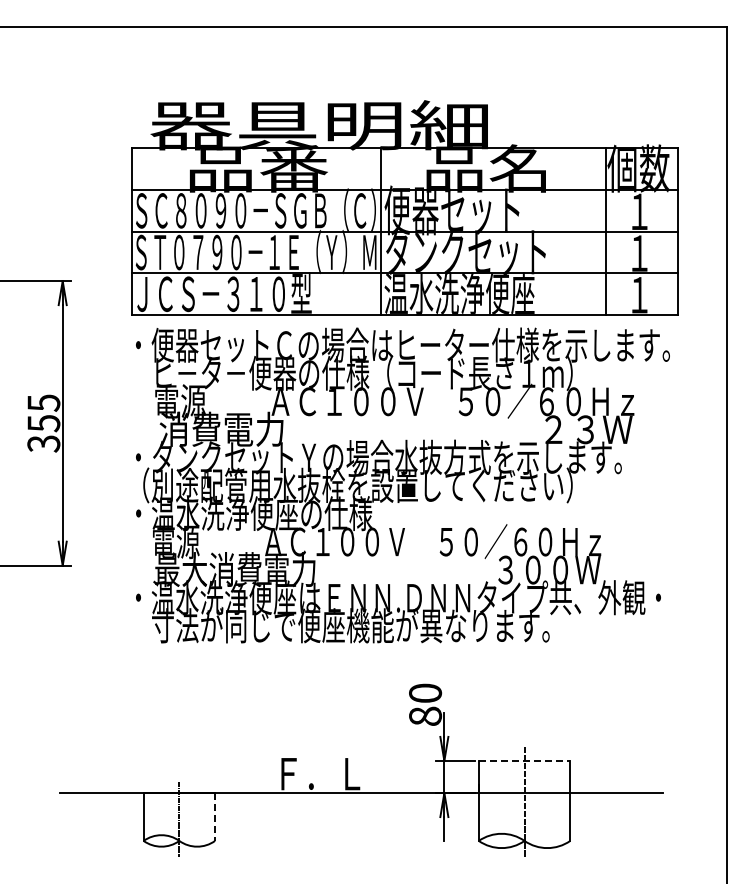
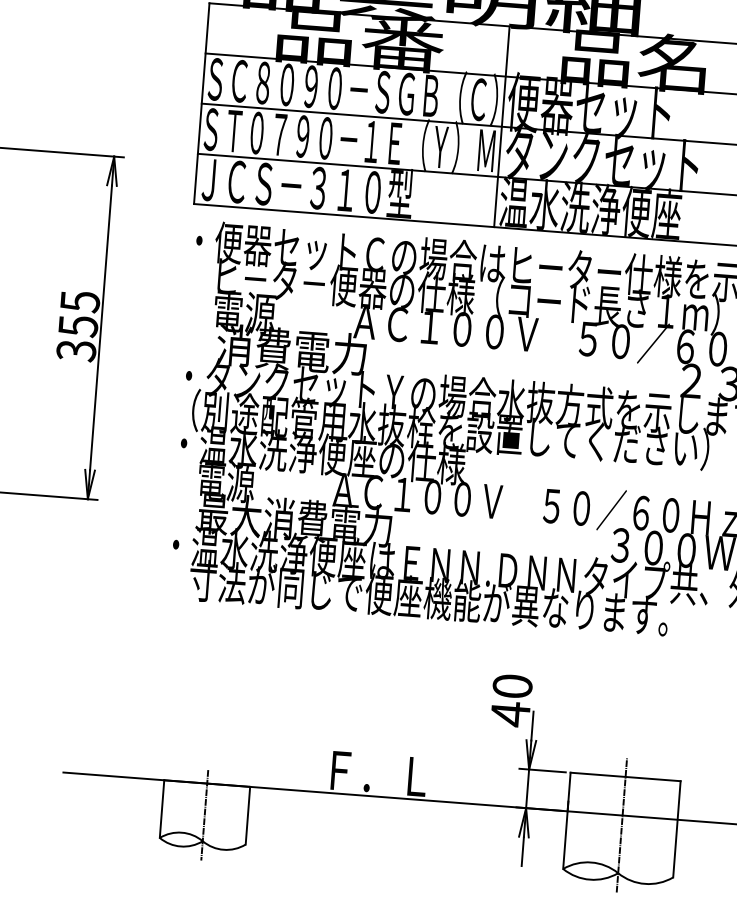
text: (425, 716) -> (510, 714), 80 -> 40
line: (524, 760) -> (625, 776), dashed -> solid
line: (215, 816) -> (248, 815), dashed -> solid

